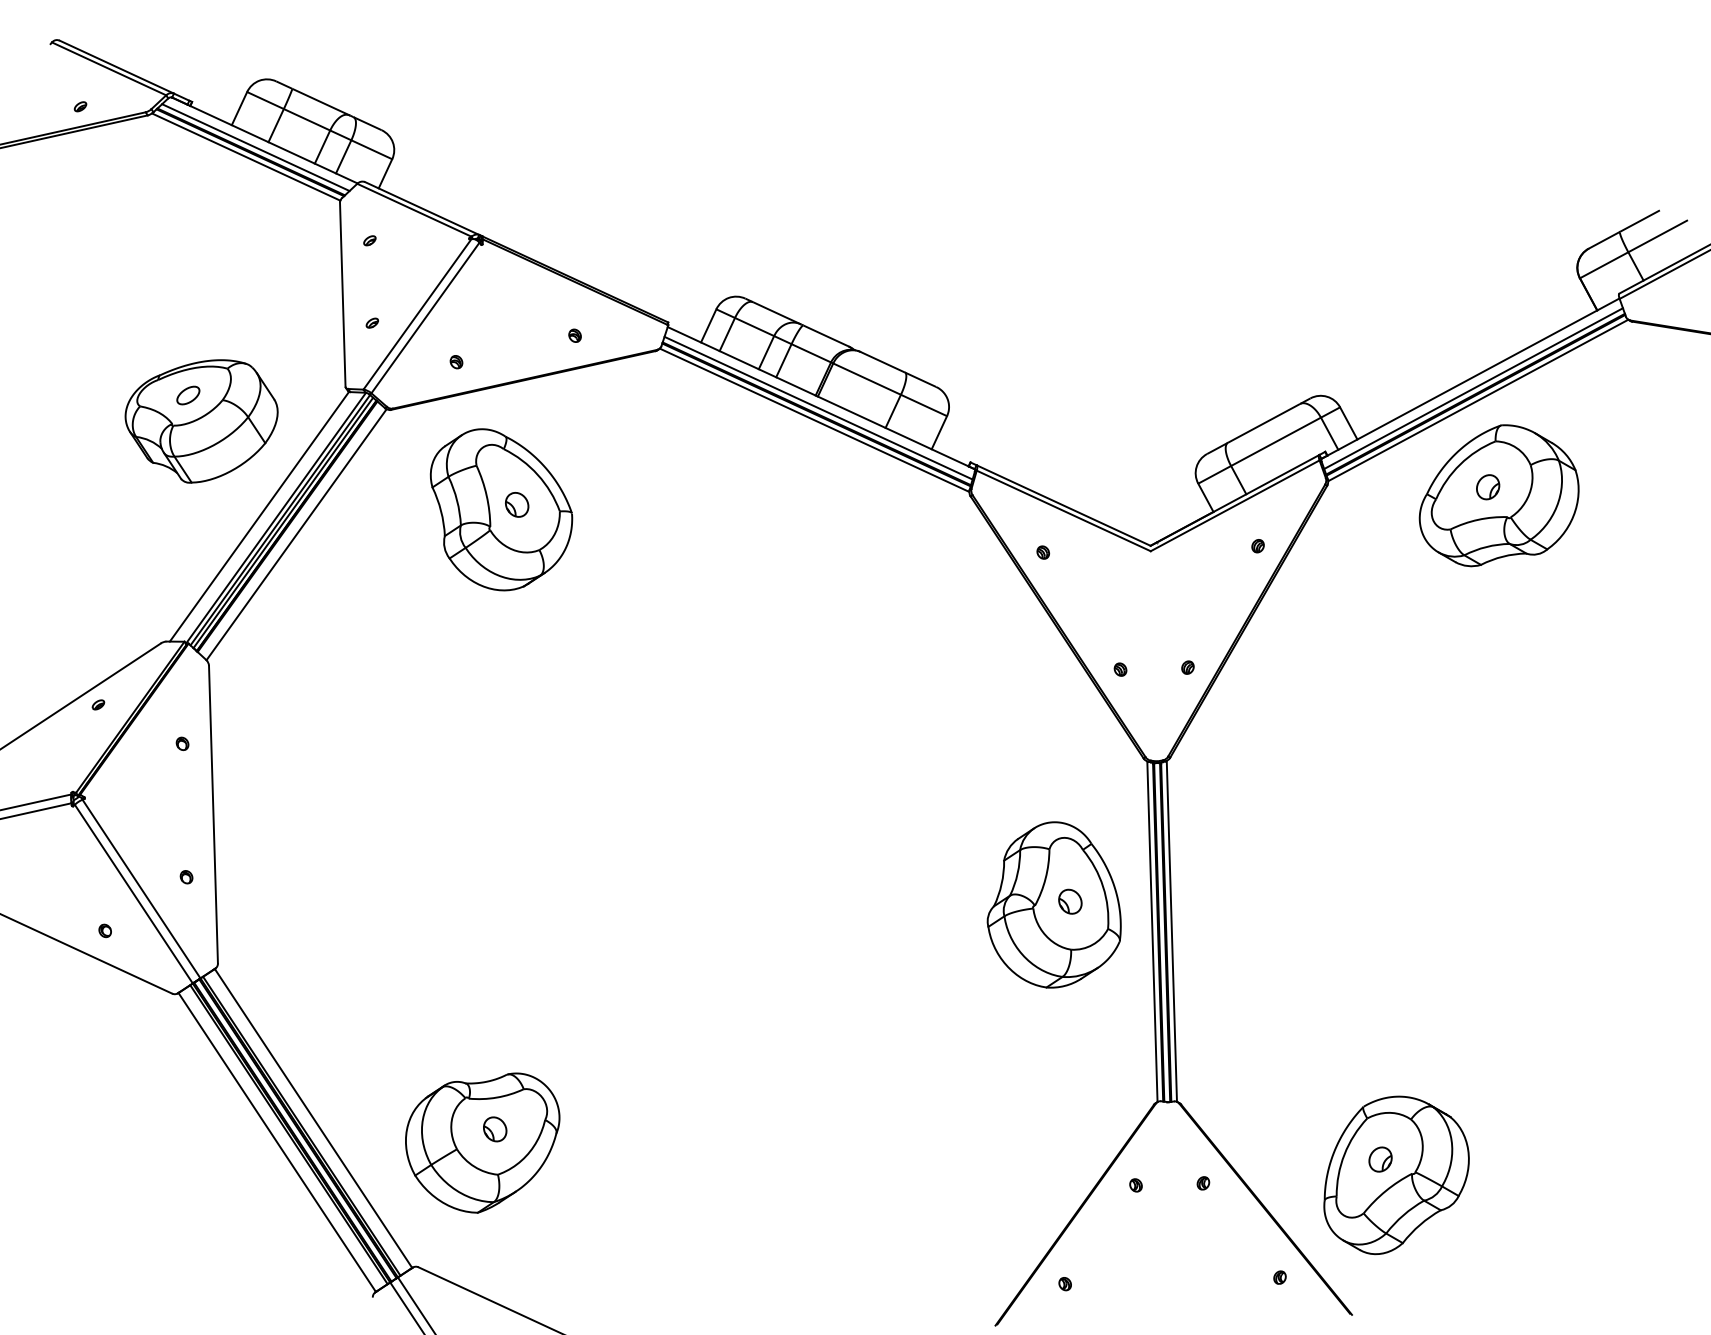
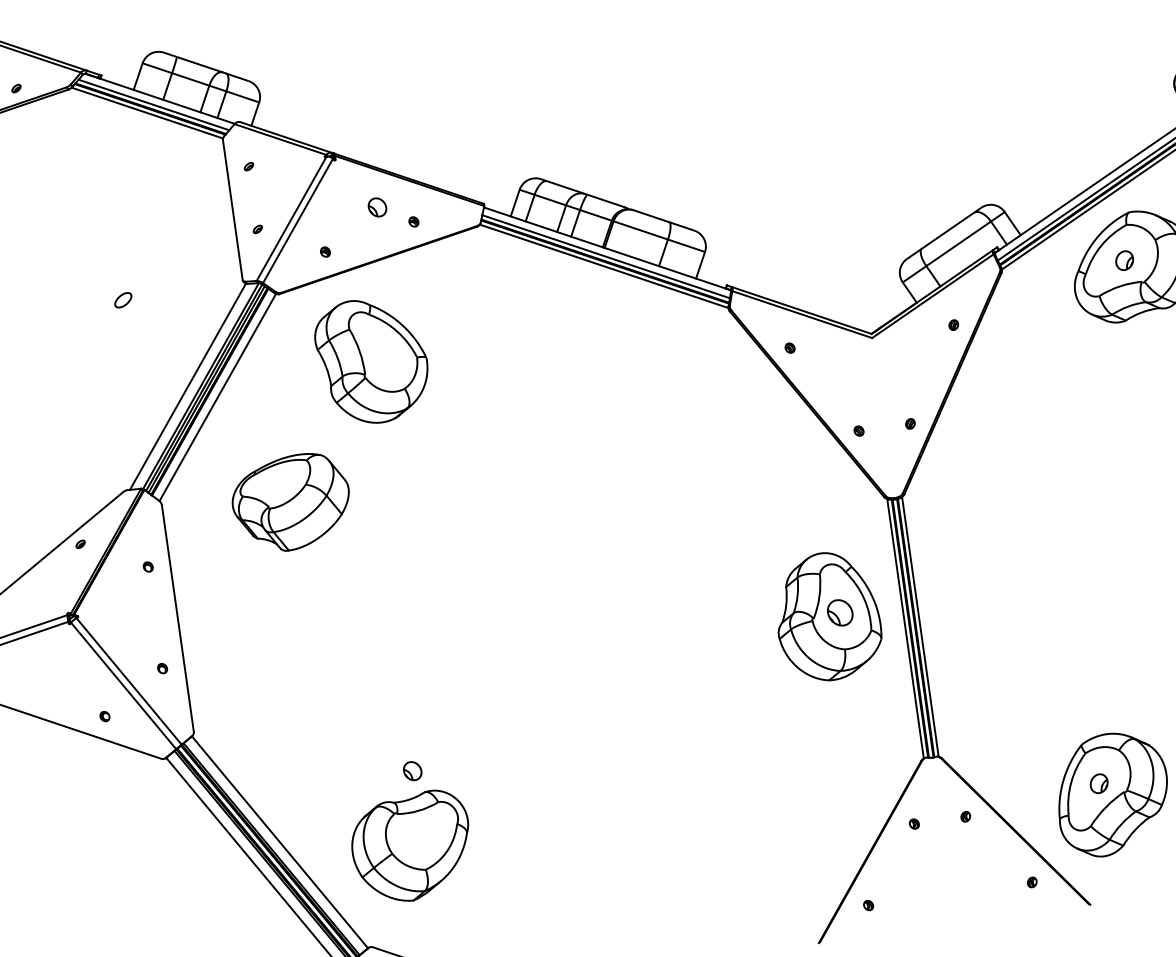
part: (201, 421) -> (291, 502), moved
part: (517, 504) -> (377, 207), moved
part: (1070, 901) -> (840, 612), size x1.4
part: (495, 1129) -> (412, 771), moved

